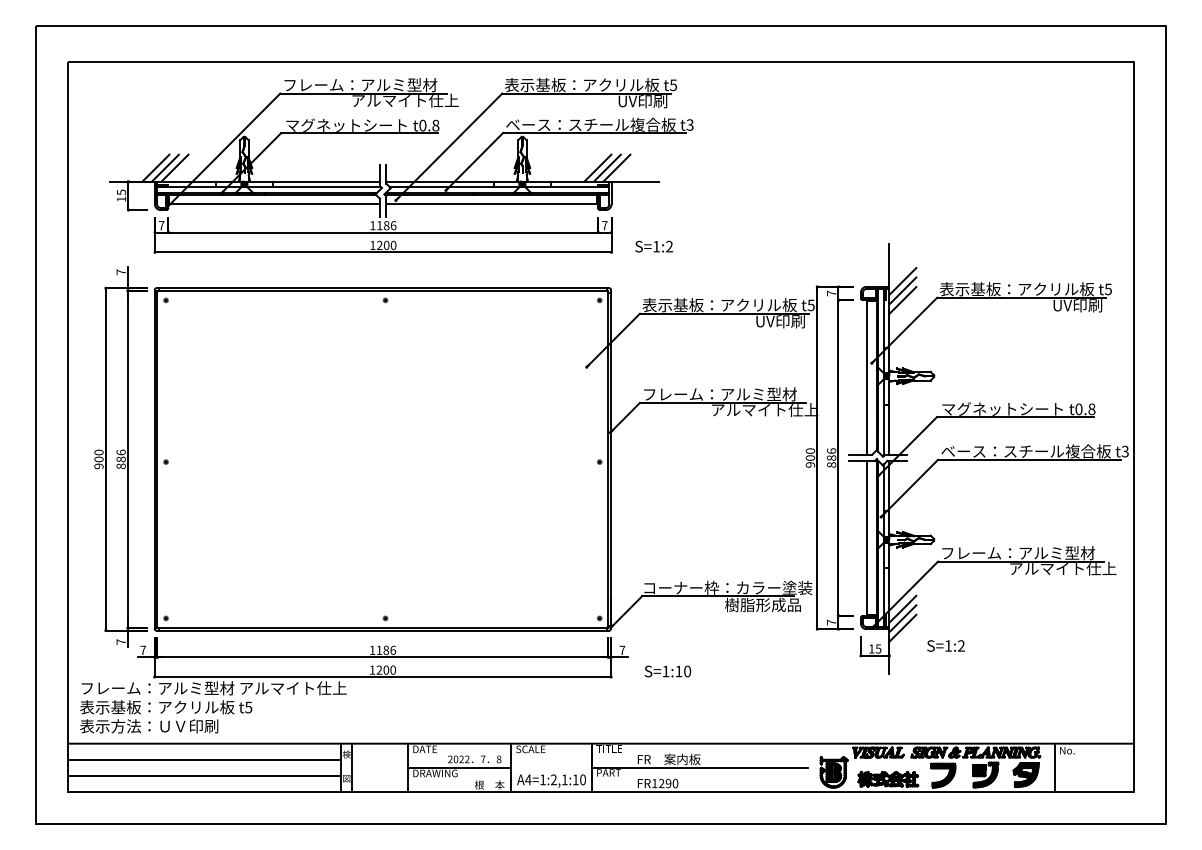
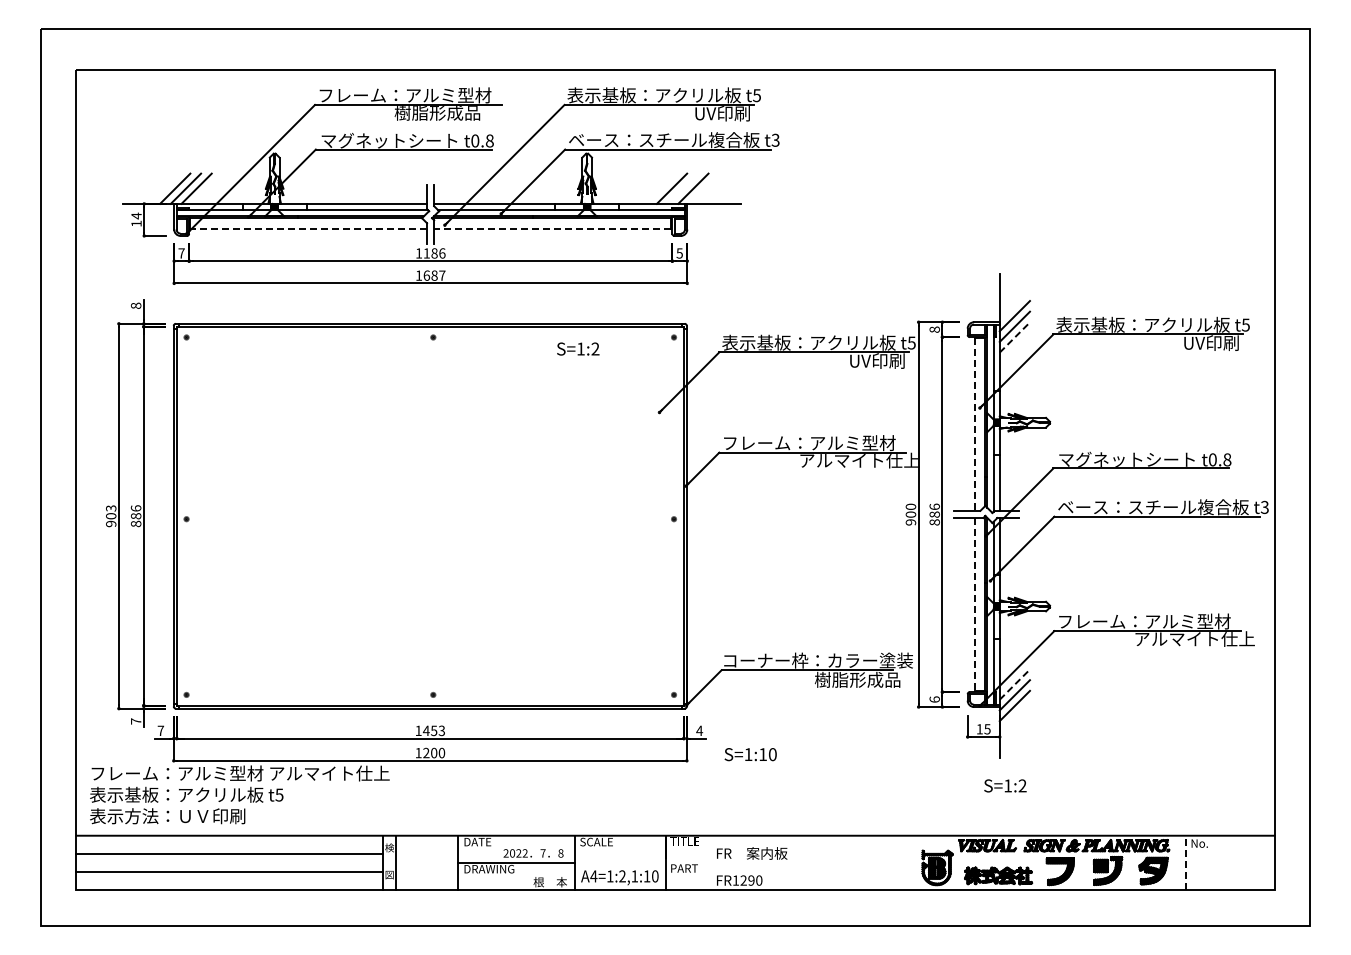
text: (404, 100) -> (454, 112), アルマイト仕上 -> 樹脂形成品
line: (607, 167) -> (682, 188), removed
text: (121, 191) -> (136, 215), 15 -> 14
line: (274, 204) -> (308, 229), solid -> dashed
line: (491, 204) -> (552, 229), solid -> dashed
text: (604, 225) -> (679, 253), 7 -> 5
text: (386, 245) -> (434, 275), 1200 -> 1687
text: (654, 246) -> (578, 348), moved
text: (120, 271) -> (135, 305), 7 -> 8
text: (831, 293) -> (934, 329), 7 -> 8
line: (903, 300) -> (1015, 337), solid -> dashed
line: (866, 378) -> (974, 425), solid -> dashed
text: (99, 452) -> (111, 508), 900 -> 903
line: (866, 537) -> (974, 604), solid -> dashed
line: (903, 609) -> (1015, 684), solid -> dashed
text: (831, 622) -> (934, 699), 7 -> 6
text: (946, 645) -> (1005, 785), moved
text: (385, 650) -> (433, 730), 1186 -> 1453
text: (622, 650) -> (699, 730), 7 -> 4
line: (699, 767) -> (786, 862), removed
line: (1054, 767) -> (1185, 862), solid -> dashed

